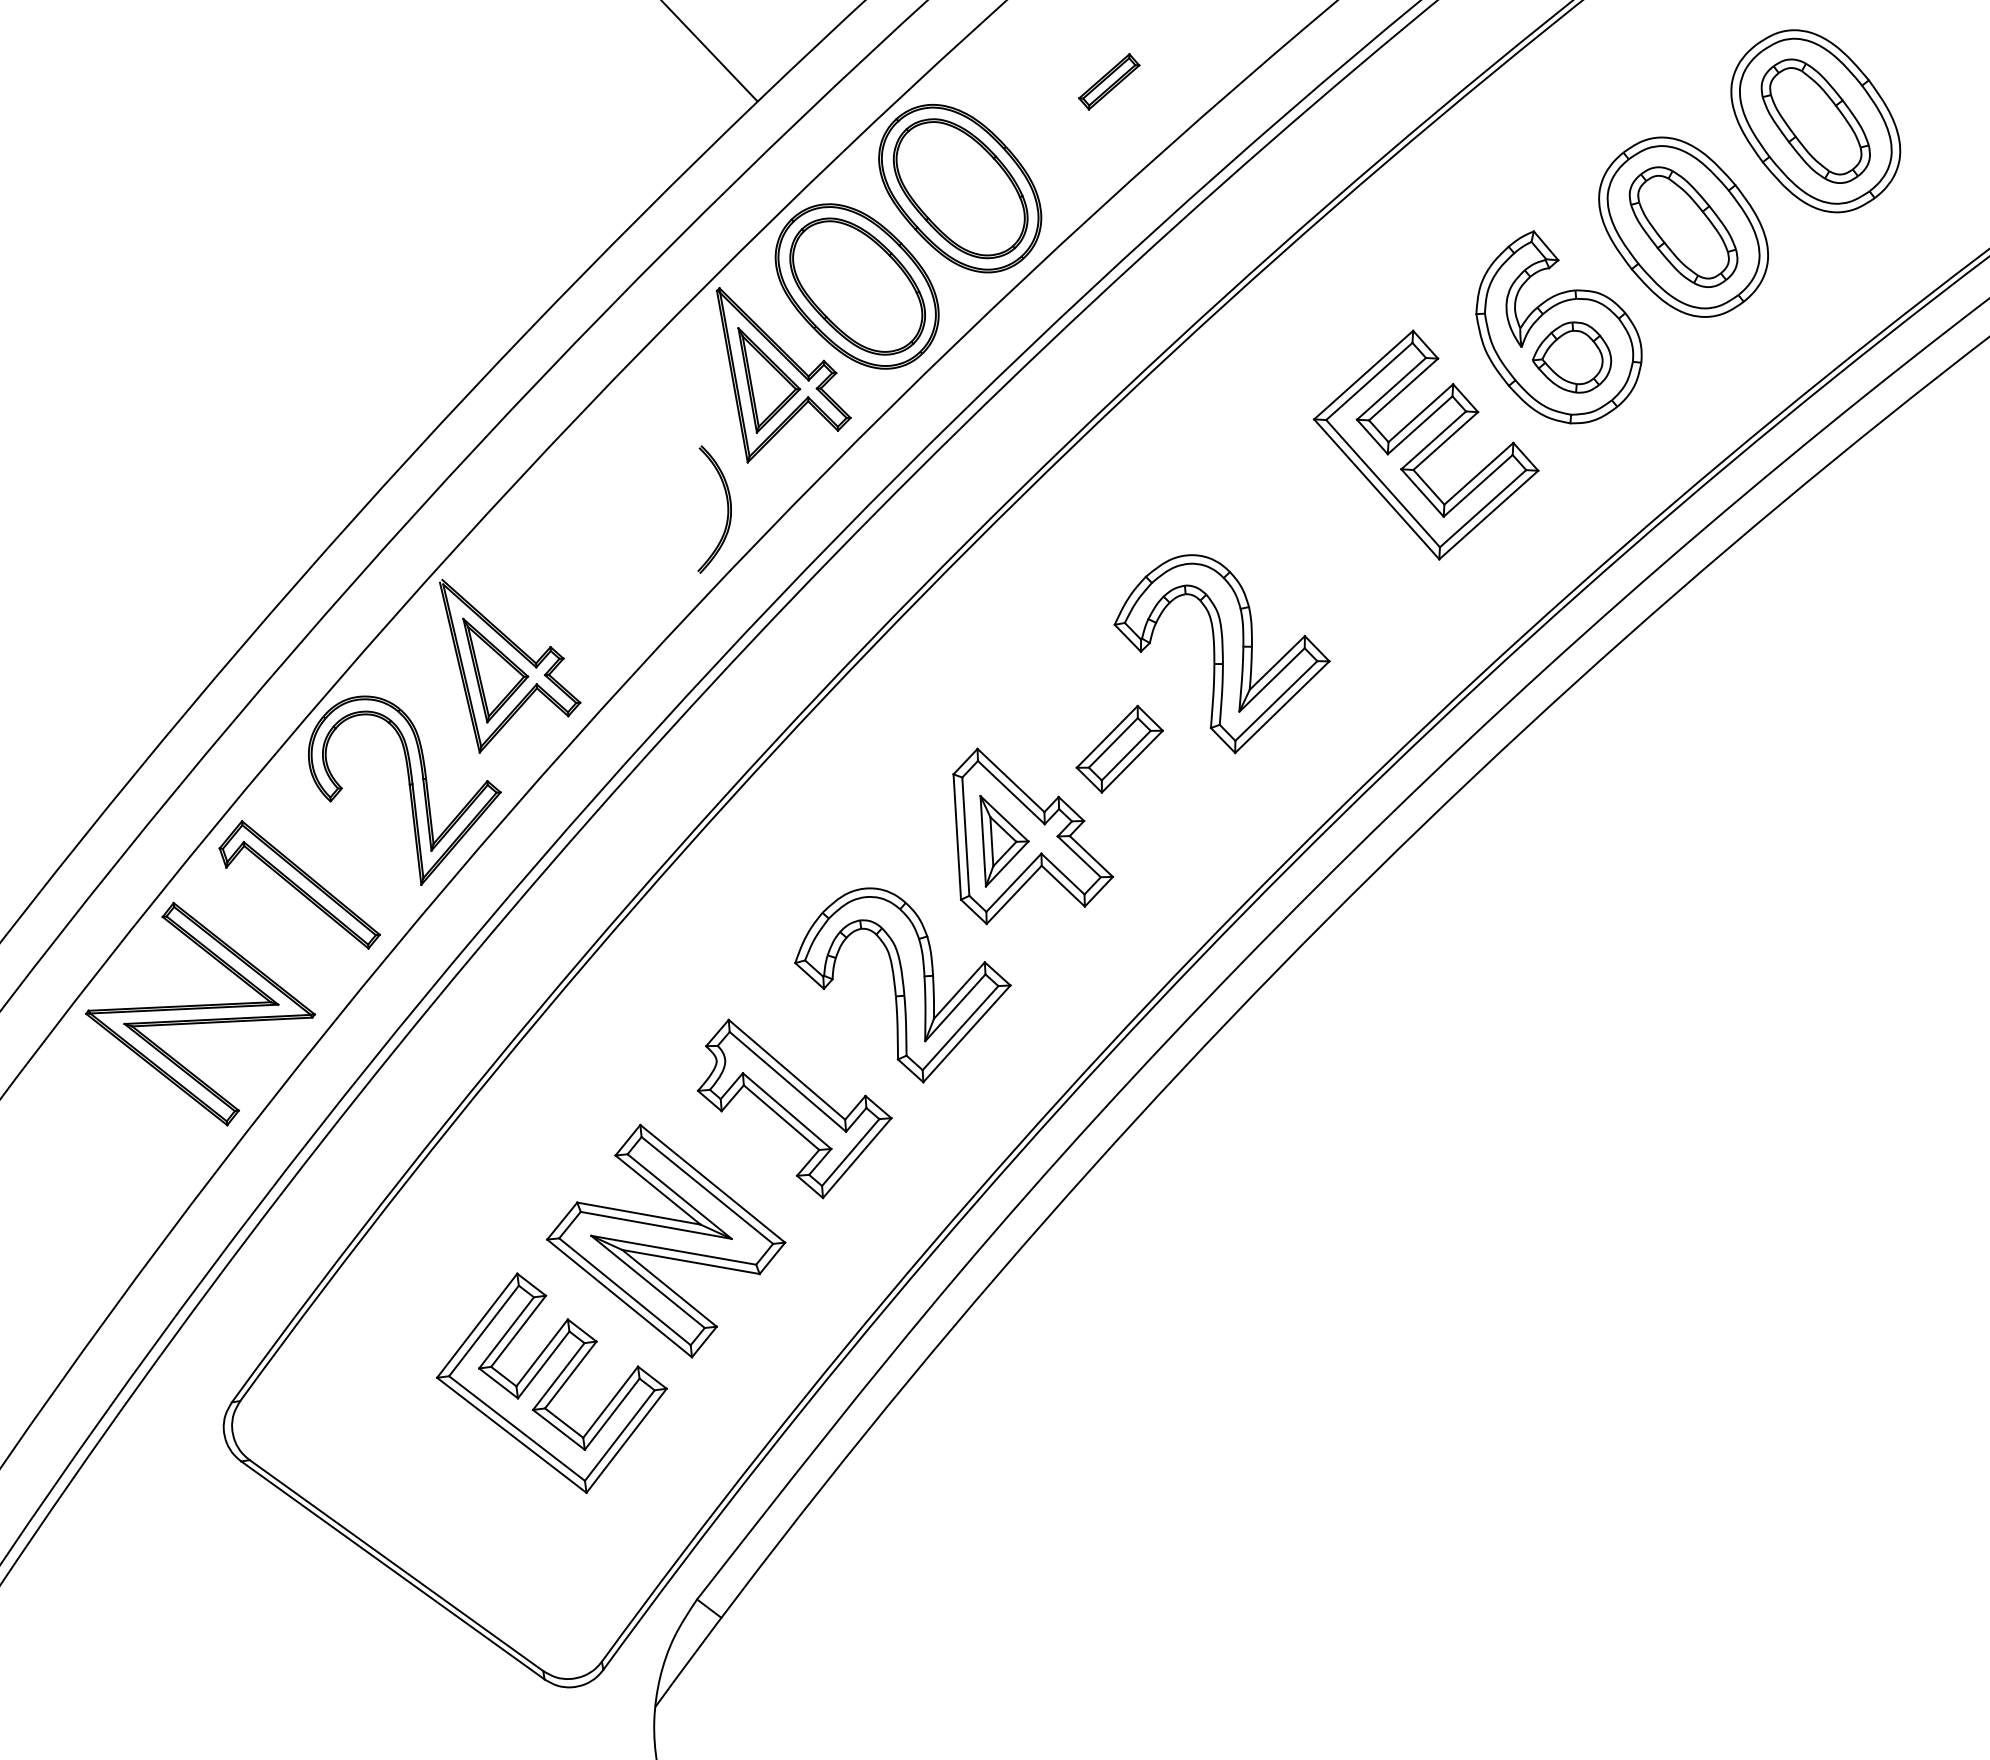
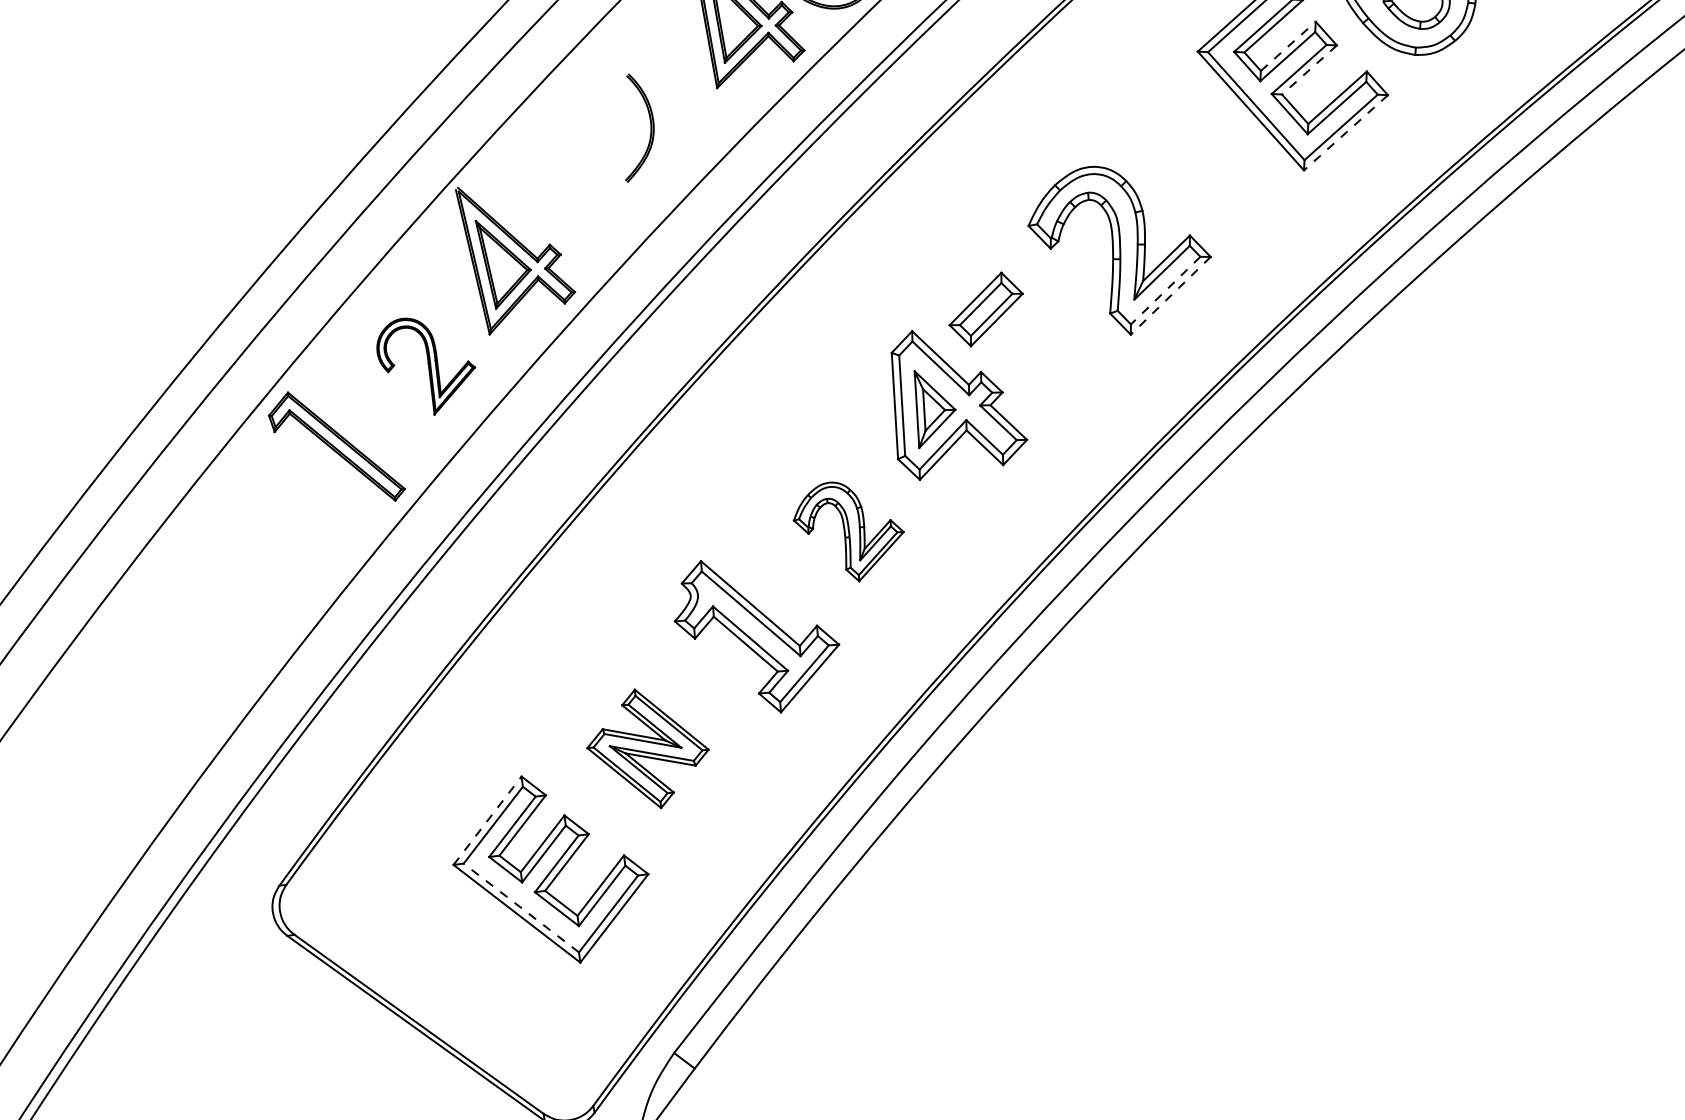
line: (1421, 412) -> (1288, 45), solid -> dashed
line: (1445, 441) -> (1309, 70), solid -> dashed
part: (727, 509) -> (650, 128), moved
line: (1488, 515) -> (1345, 133), solid -> dashed
line: (1275, 701) -> (1164, 291), solid -> dashed
line: (1282, 707) -> (1170, 296), solid -> dashed
part: (1119, 748) -> (985, 308), moved
part: (404, 790) -> (425, 366), size x0.6
part: (902, 985) -> (848, 532), size x0.6
part: (200, 1013) -> (252, 555), removed
part: (666, 1240) -> (648, 748), size x0.6
line: (477, 1325) -> (487, 820), solid -> dashed
line: (517, 1428) -> (521, 907), solid -> dashed

